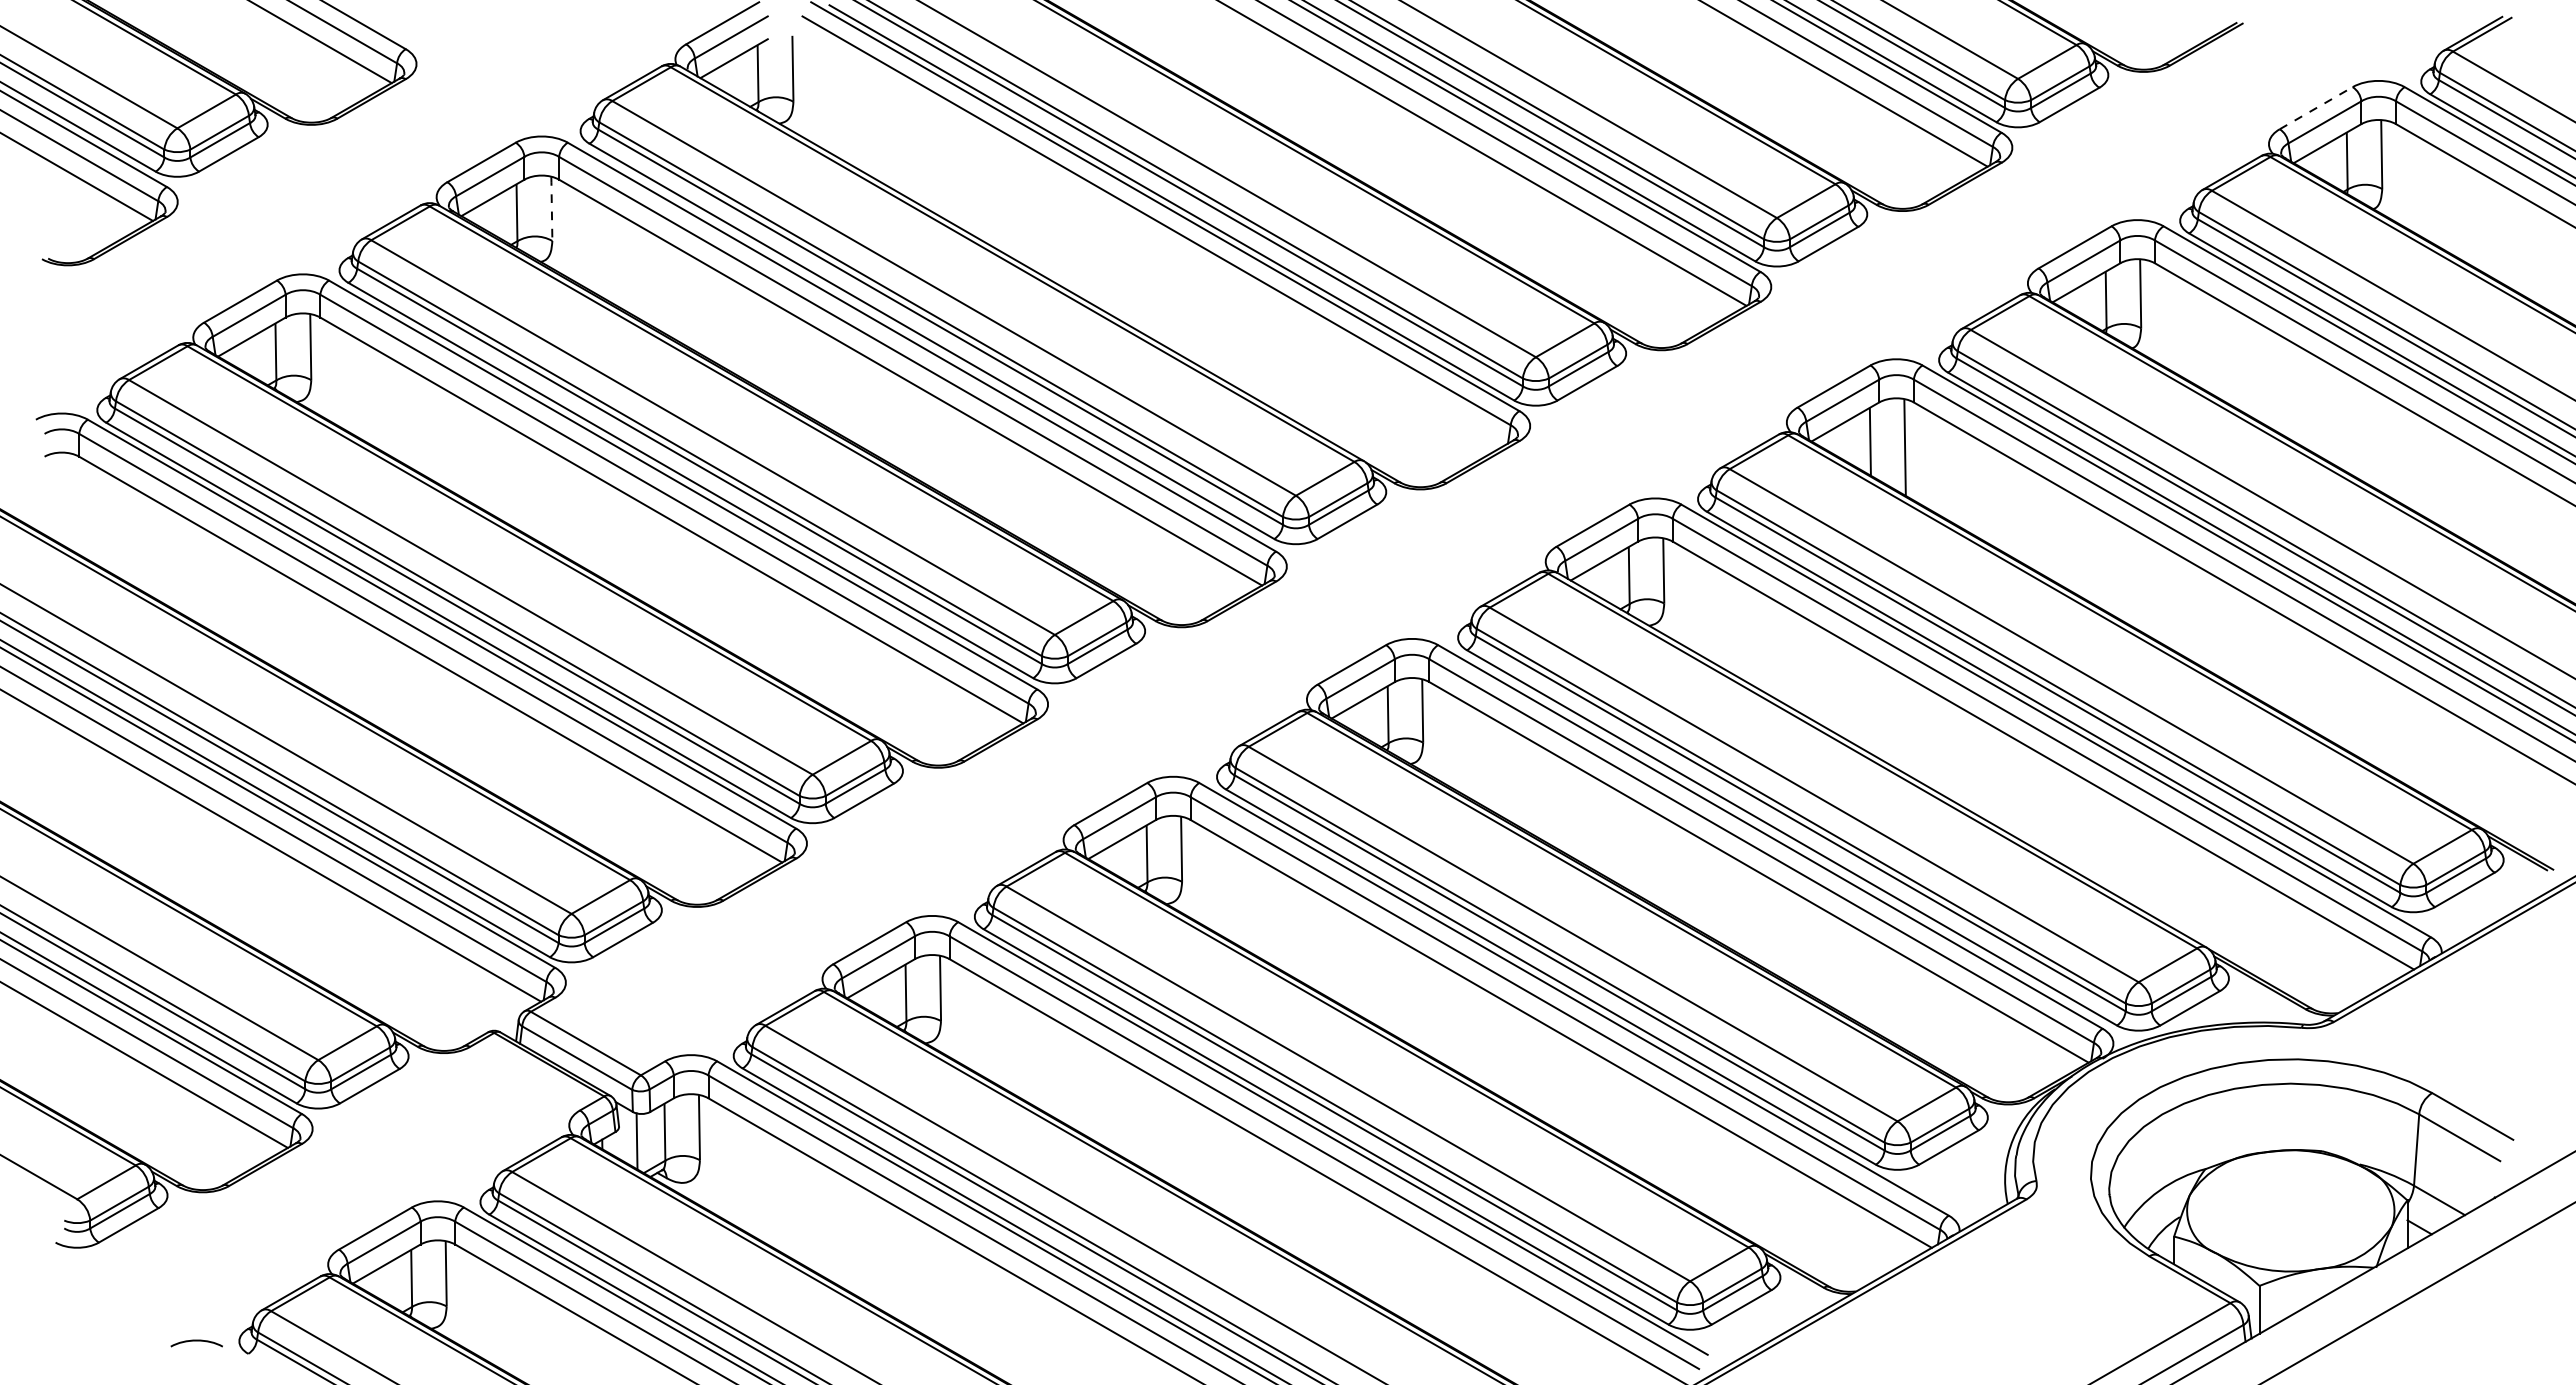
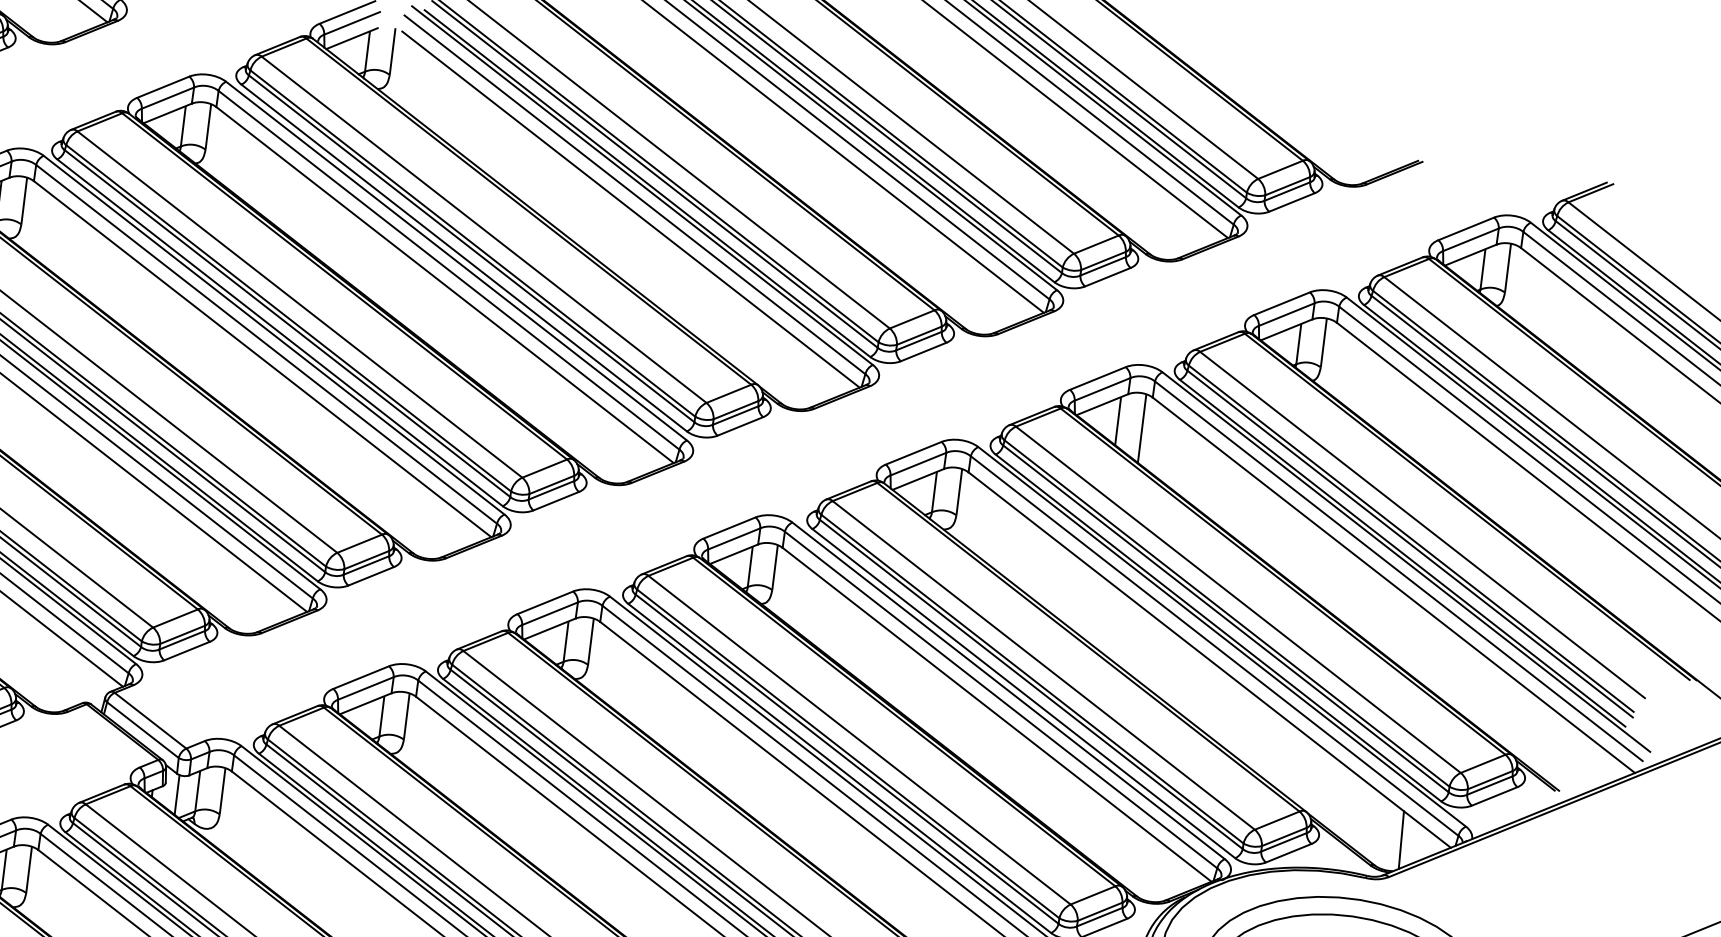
line: (2316, 107) -> (1466, 228), dashed -> solid
line: (551, 208) -> (208, 126), dashed -> solid
line: (1153, 242) -> (630, 209), added
line: (2343, 967) -> (1401, 839), added

